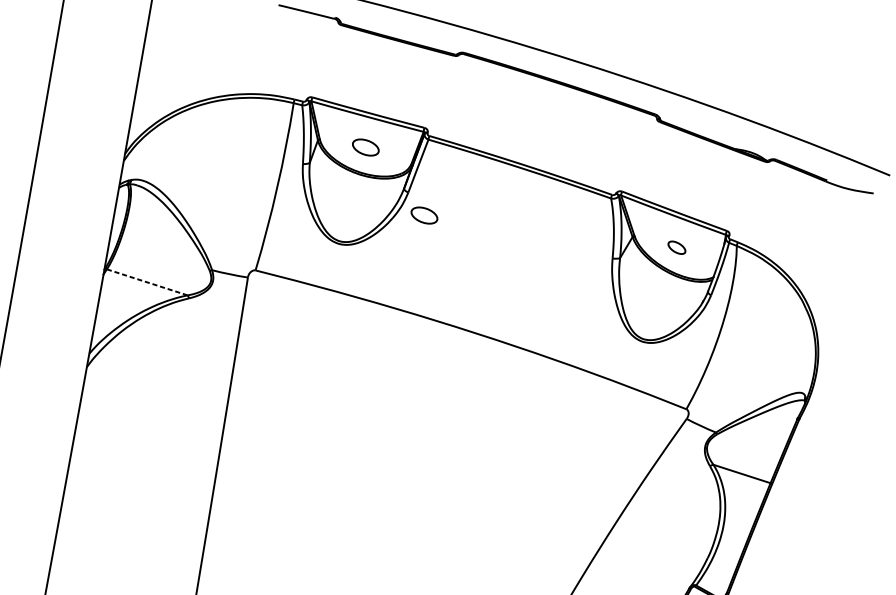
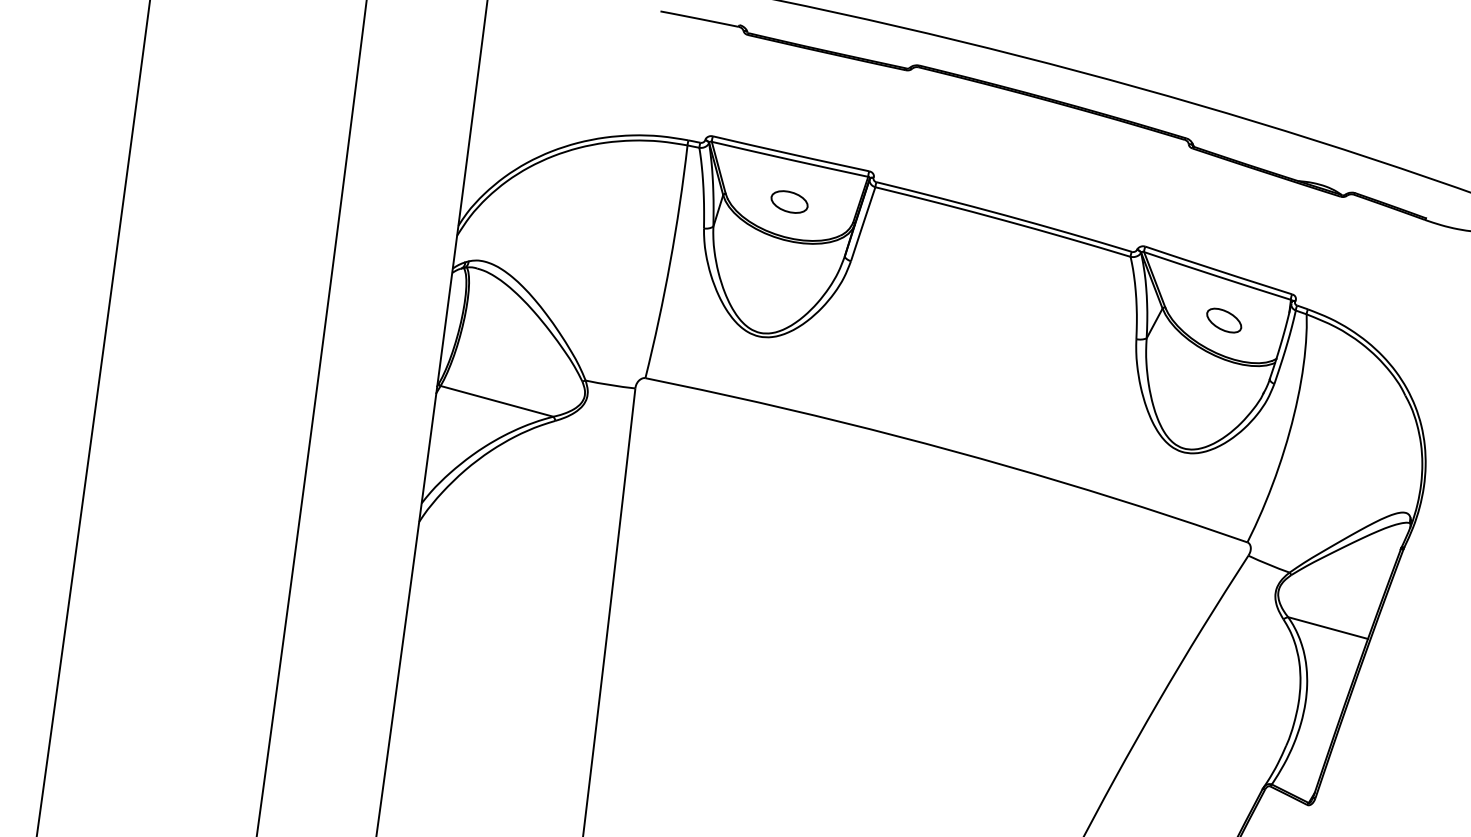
part: (424, 215) -> (874, 291), removed
part: (677, 247) -> (1224, 320), size x1.43
line: (147, 282) -> (497, 401), dashed -> solid

